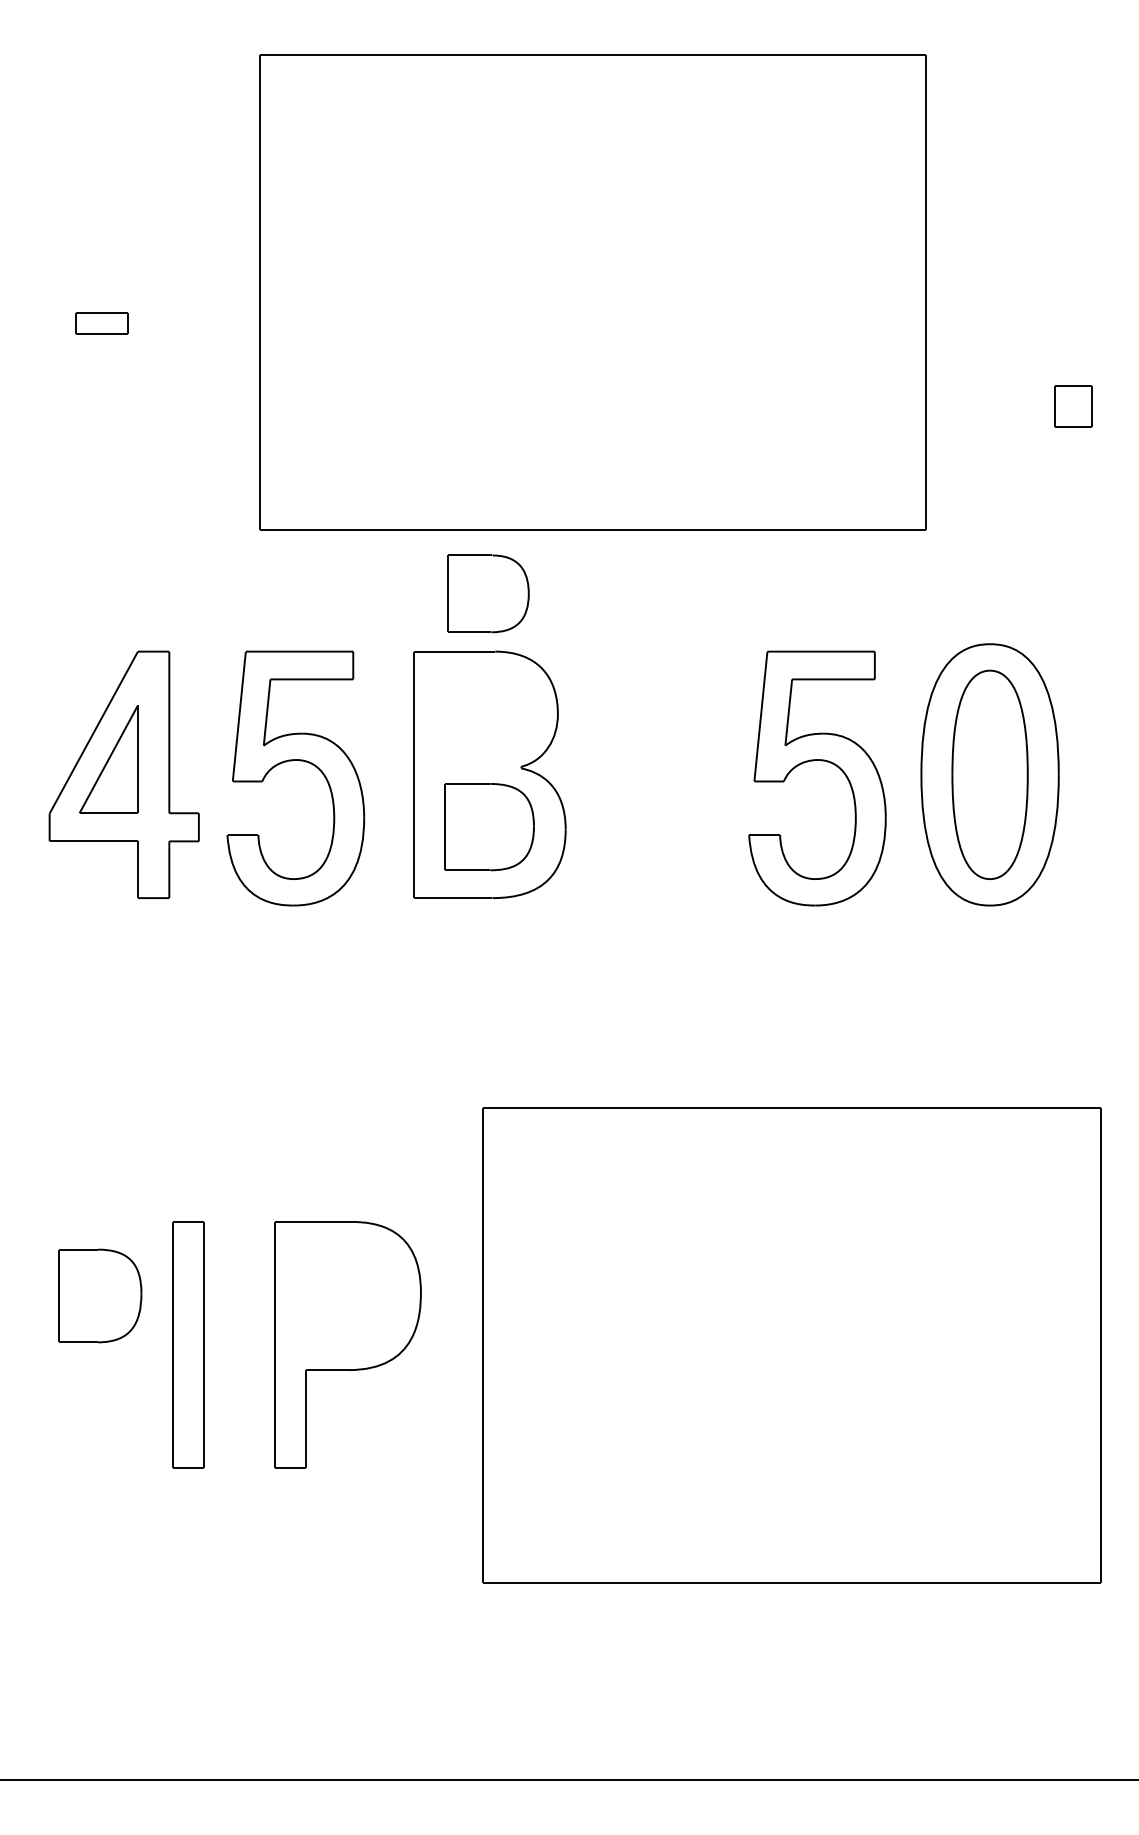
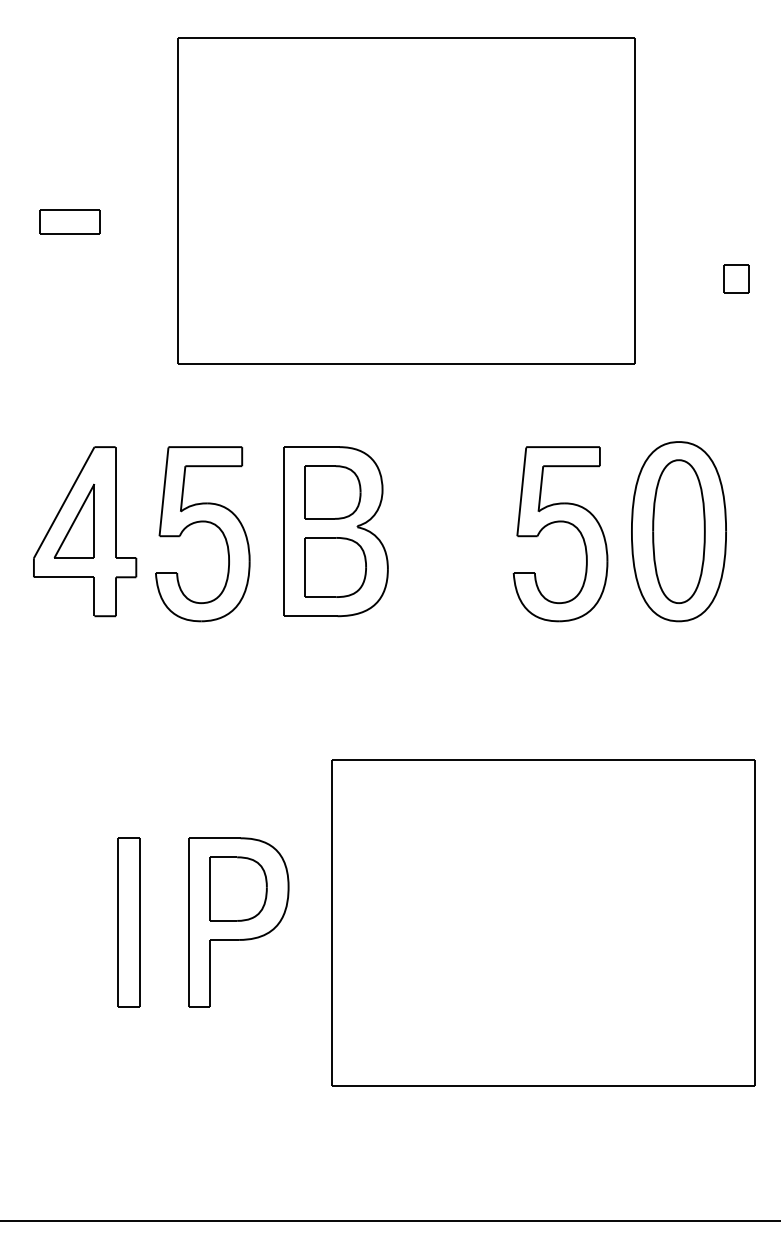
part: (101, 322) -> (69, 221), size x1.67
part: (487, 593) -> (332, 492), moved
part: (100, 1295) -> (238, 888), moved

